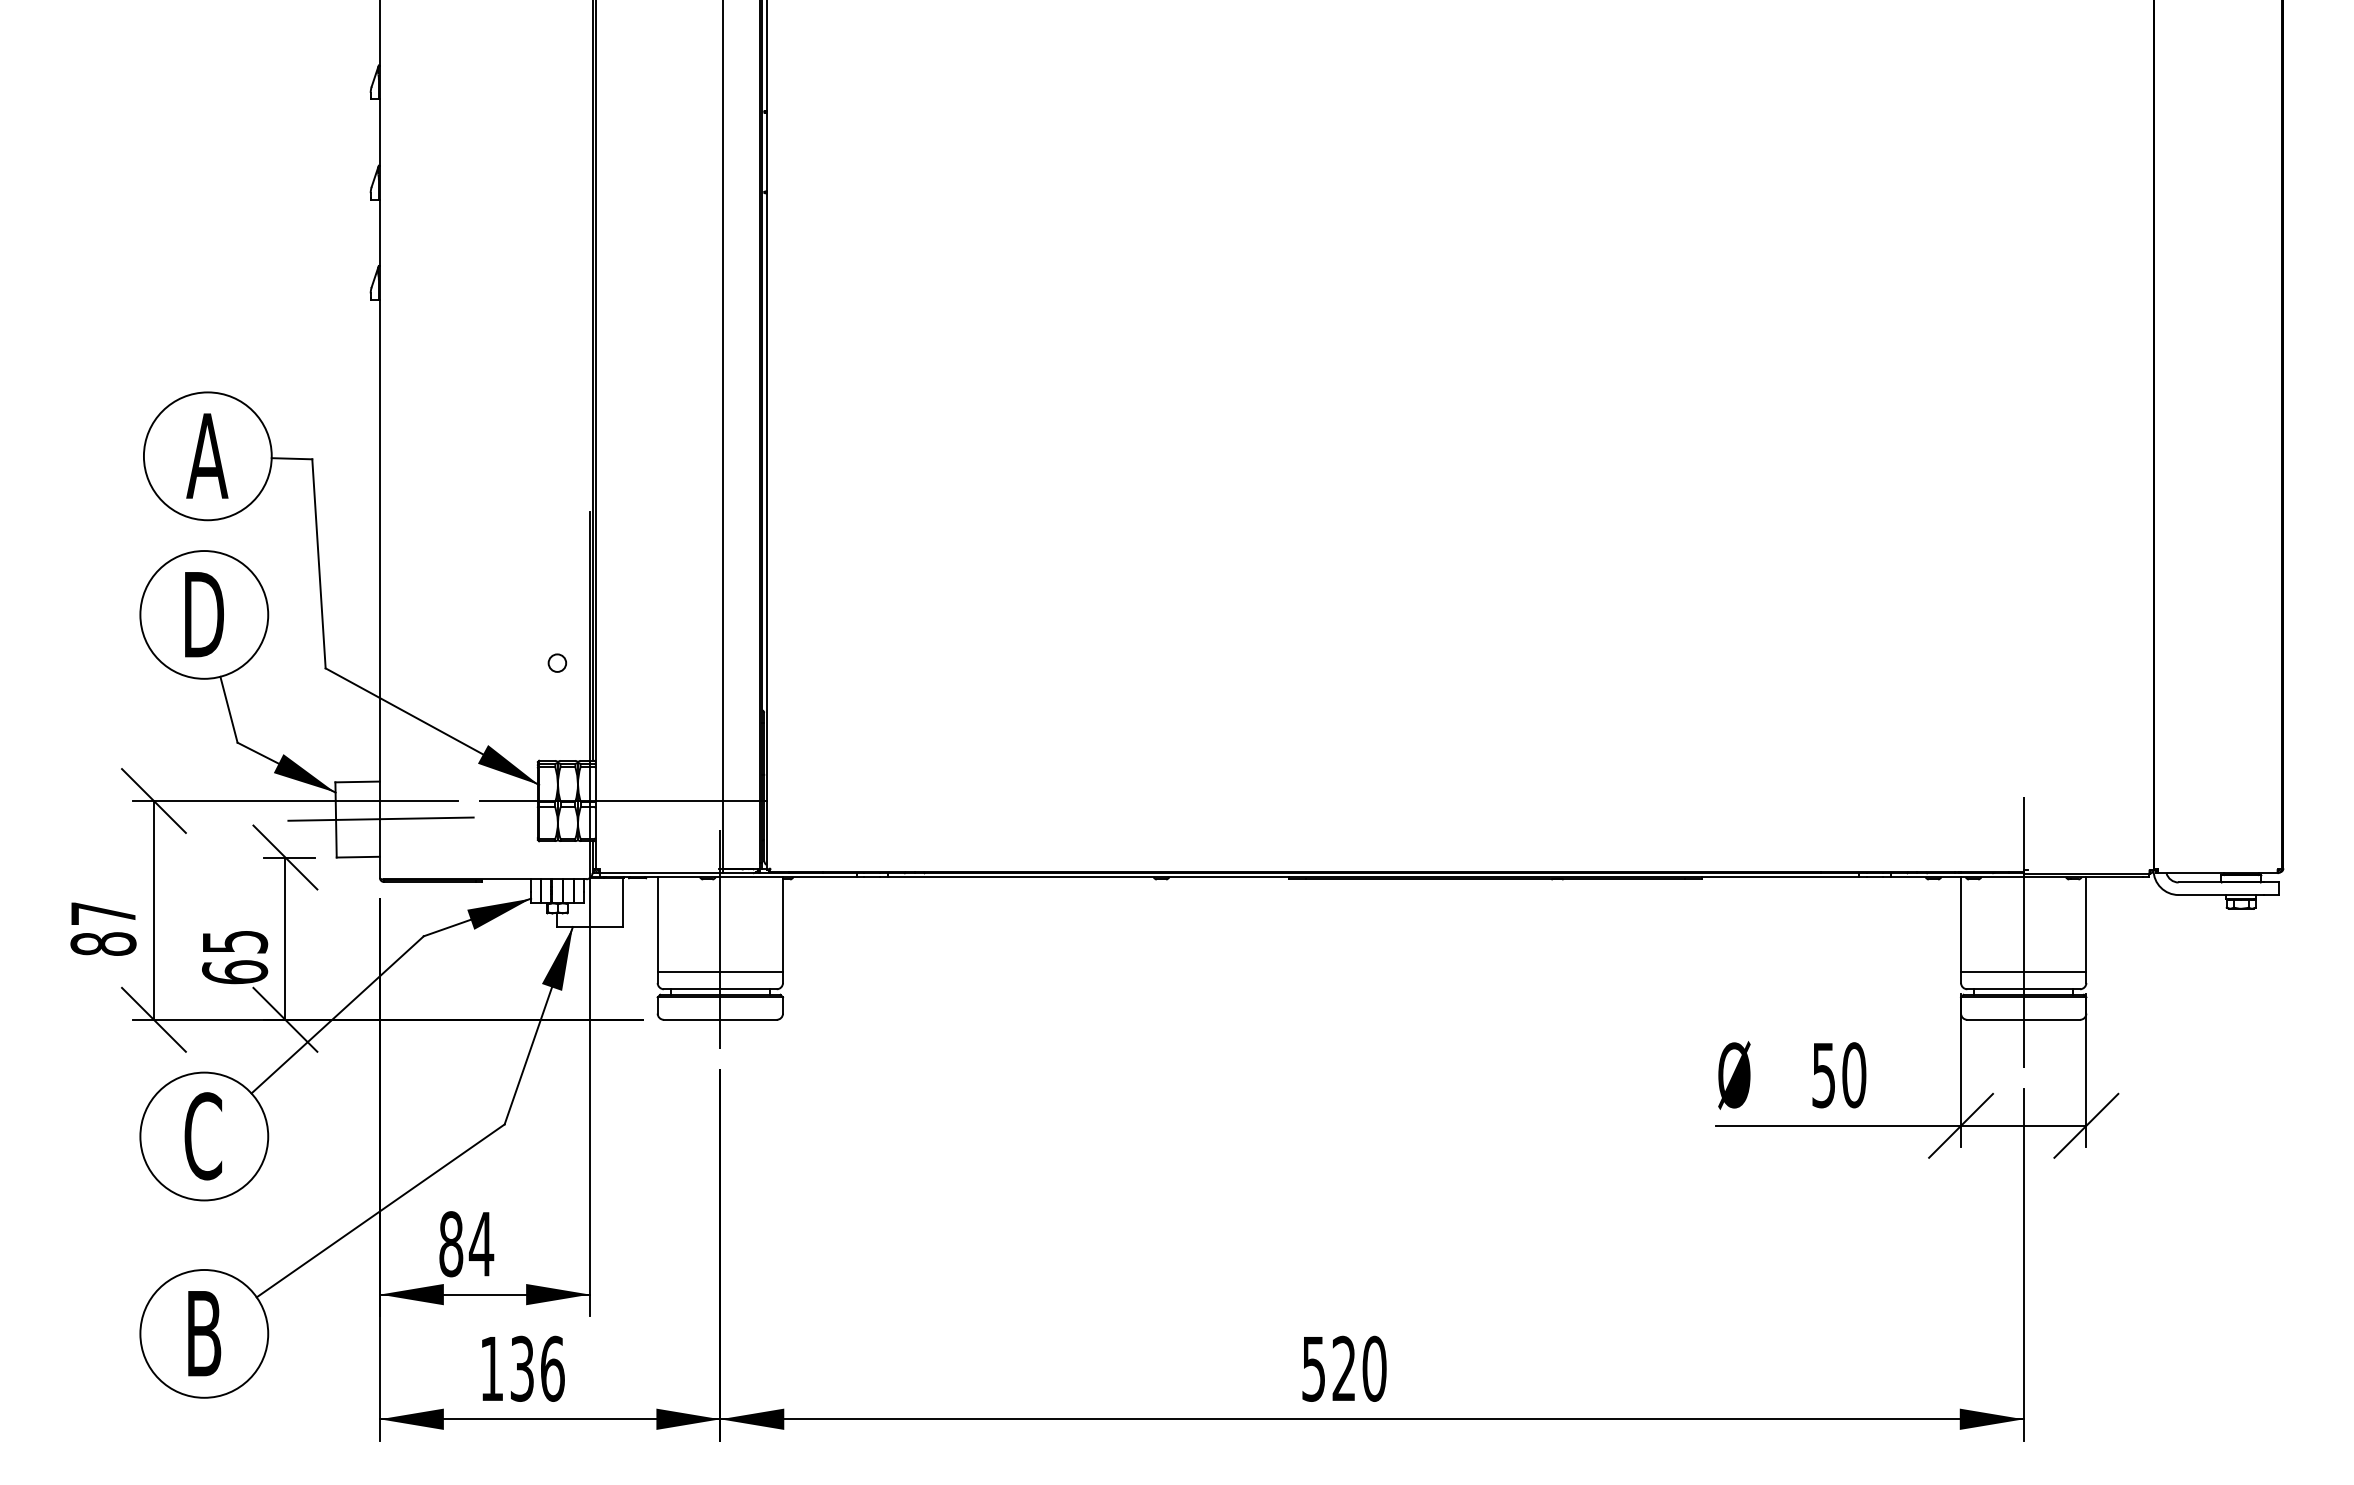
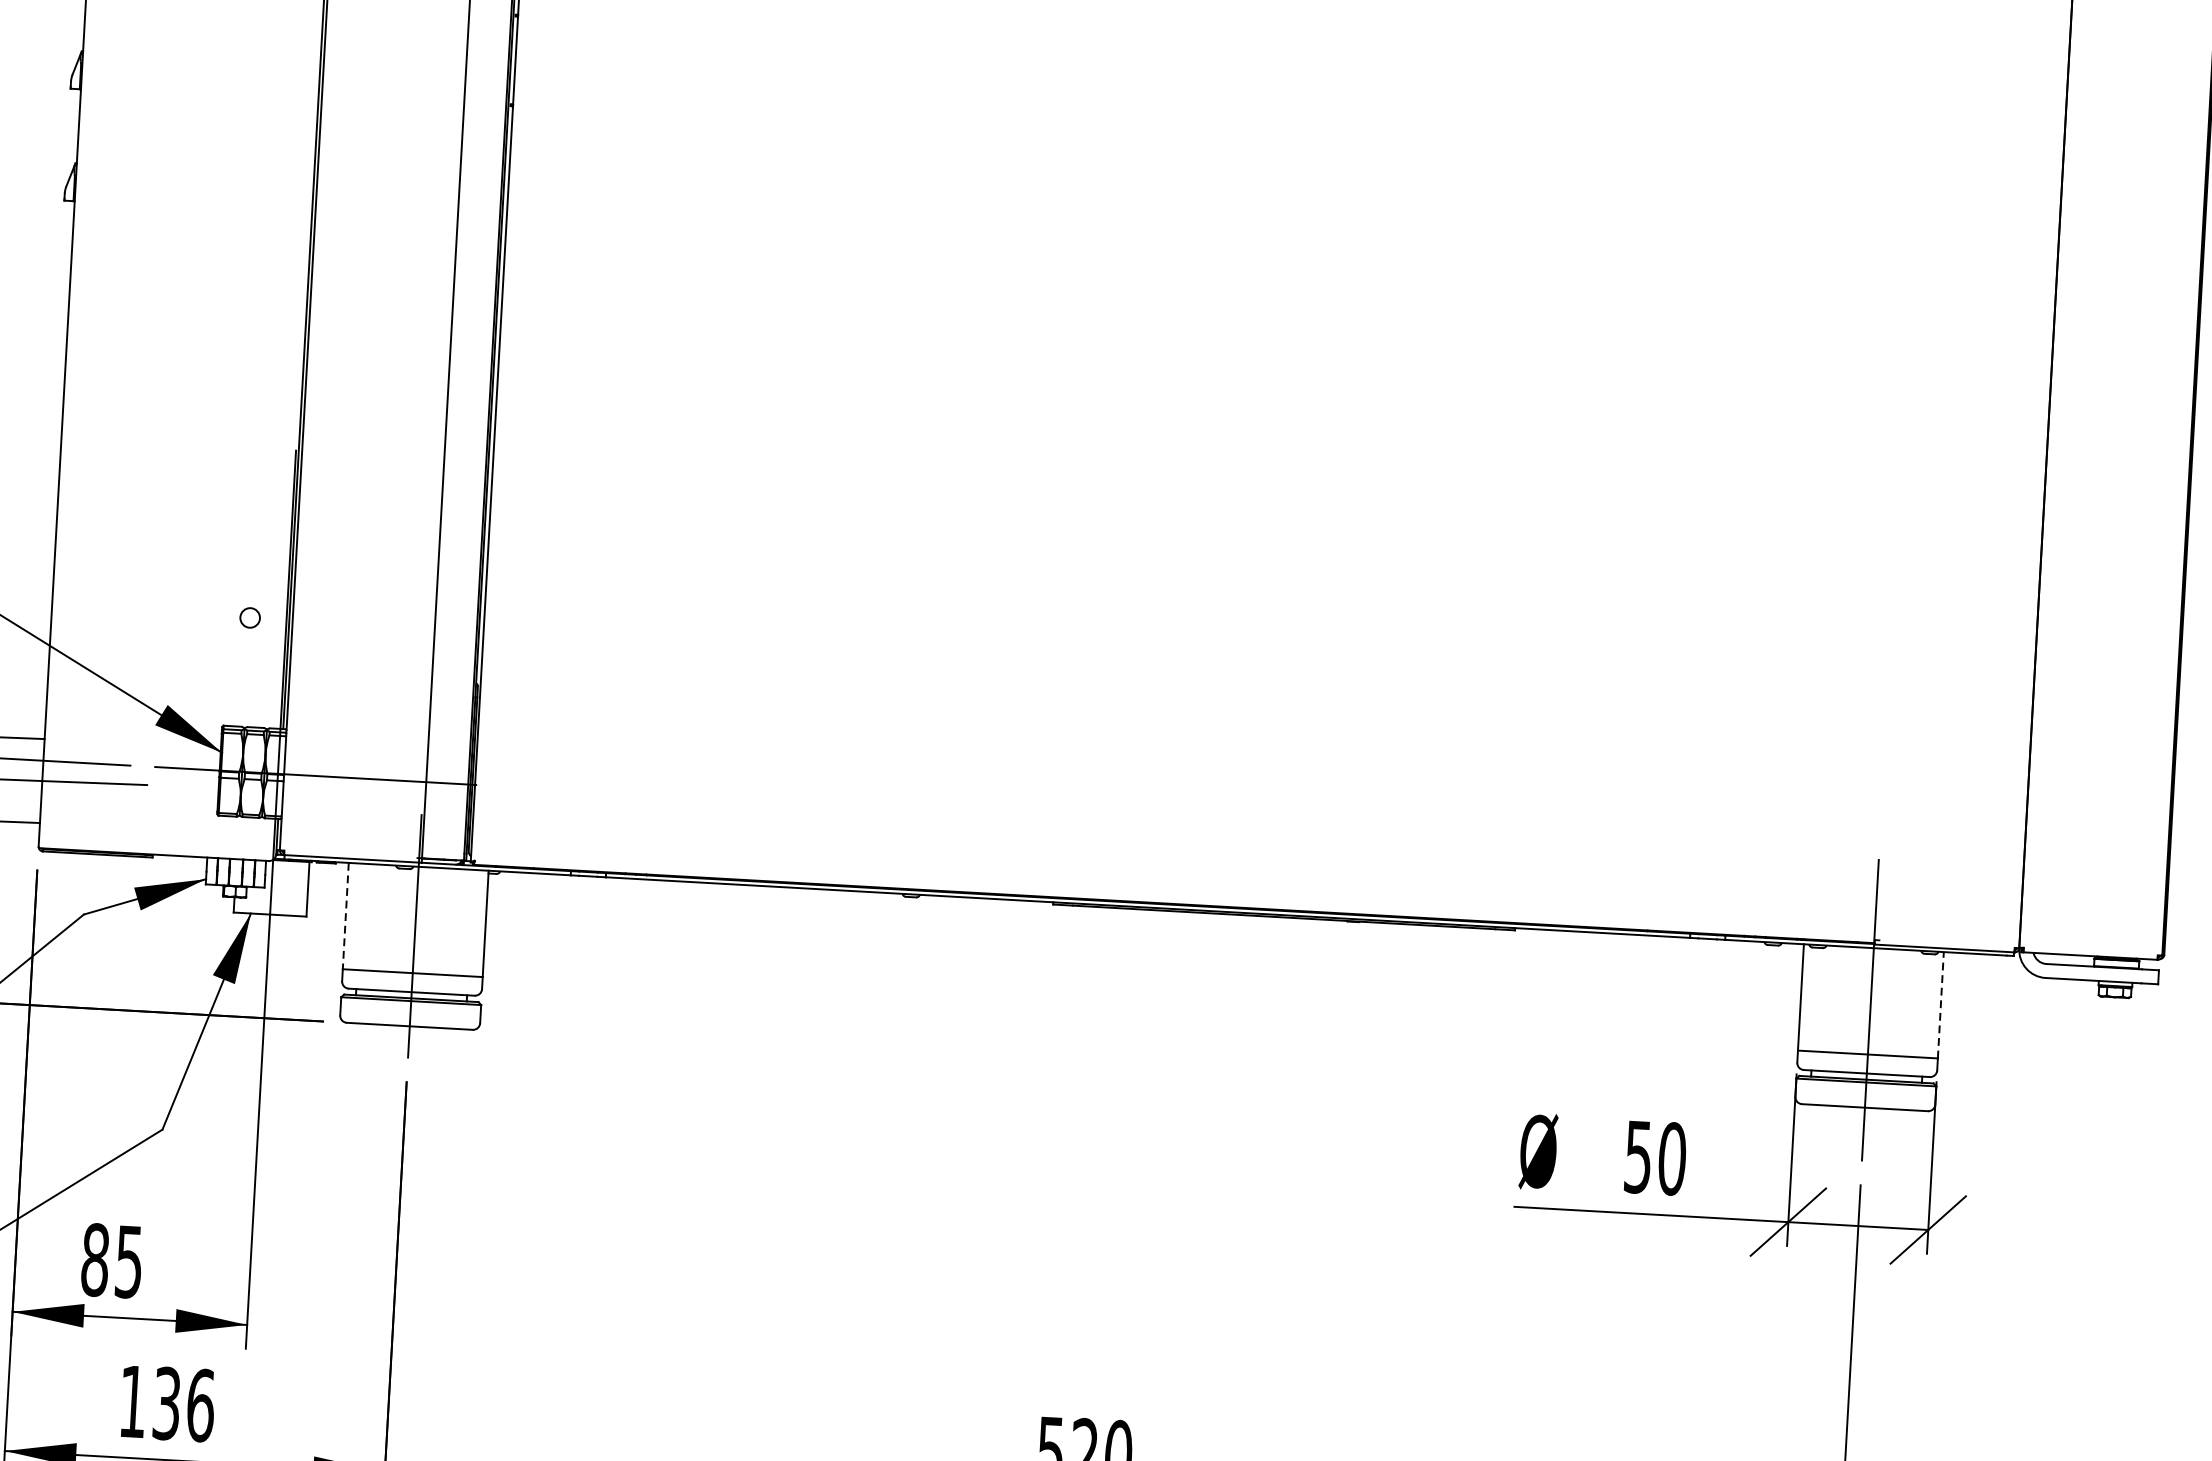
line: (657, 924) -> (345, 915), solid -> dashed
line: (2086, 924) -> (1941, 1005), solid -> dashed
text: (481, 1244) -> (129, 1262), 84 -> 85

